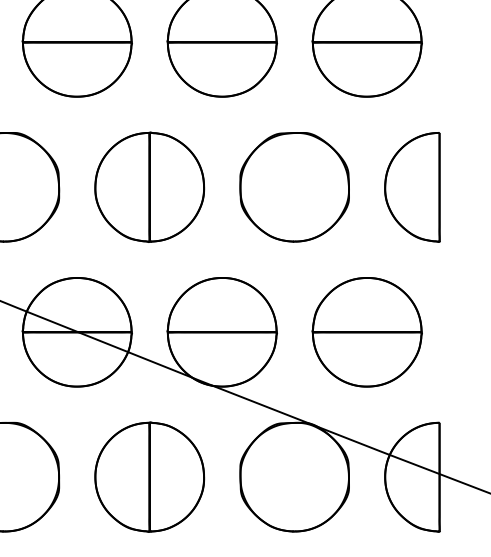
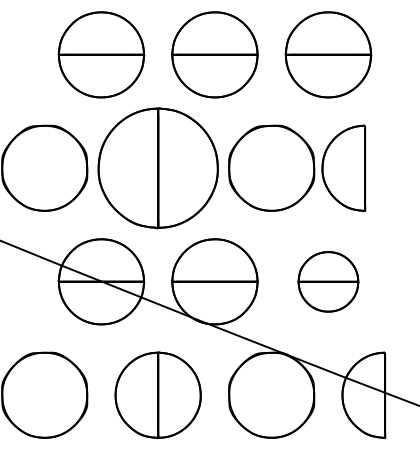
part: (148, 187) -> (157, 168), size x1.4
part: (411, 187) -> (343, 168), moved
part: (367, 331) -> (328, 281), size x0.7

